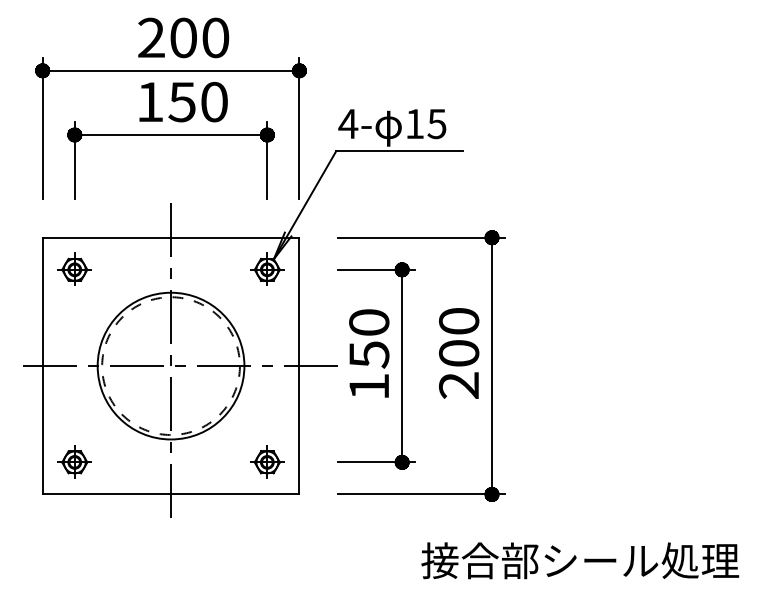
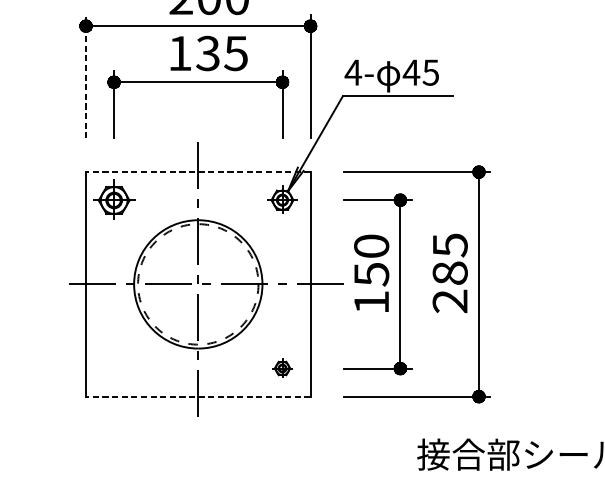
text: (197, 102) -> (221, 53), 150 -> 135
text: (414, 123) -> (411, 72), 15 -> 45
line: (42, 128) -> (85, 76), solid -> dashed
line: (170, 237) -> (197, 171), solid -> dashed
part: (74, 268) -> (113, 199), size x1.4
text: (459, 337) -> (450, 259), 200 -> 285
part: (74, 461) -> (113, 367), removed
part: (267, 461) -> (282, 367), size x0.7
line: (170, 494) -> (197, 396), solid -> dashed

